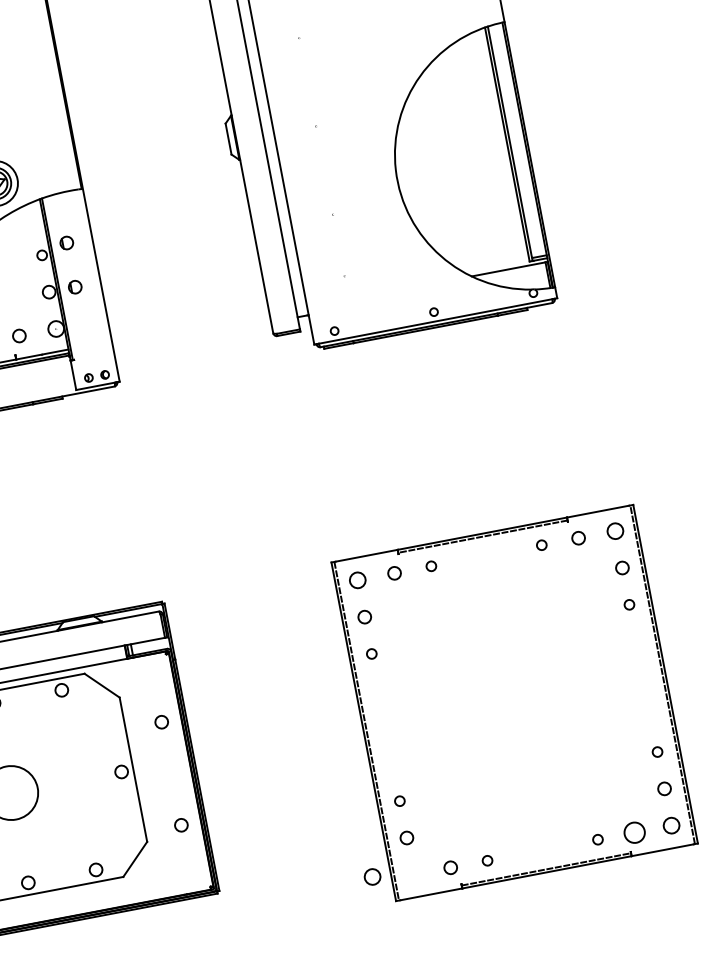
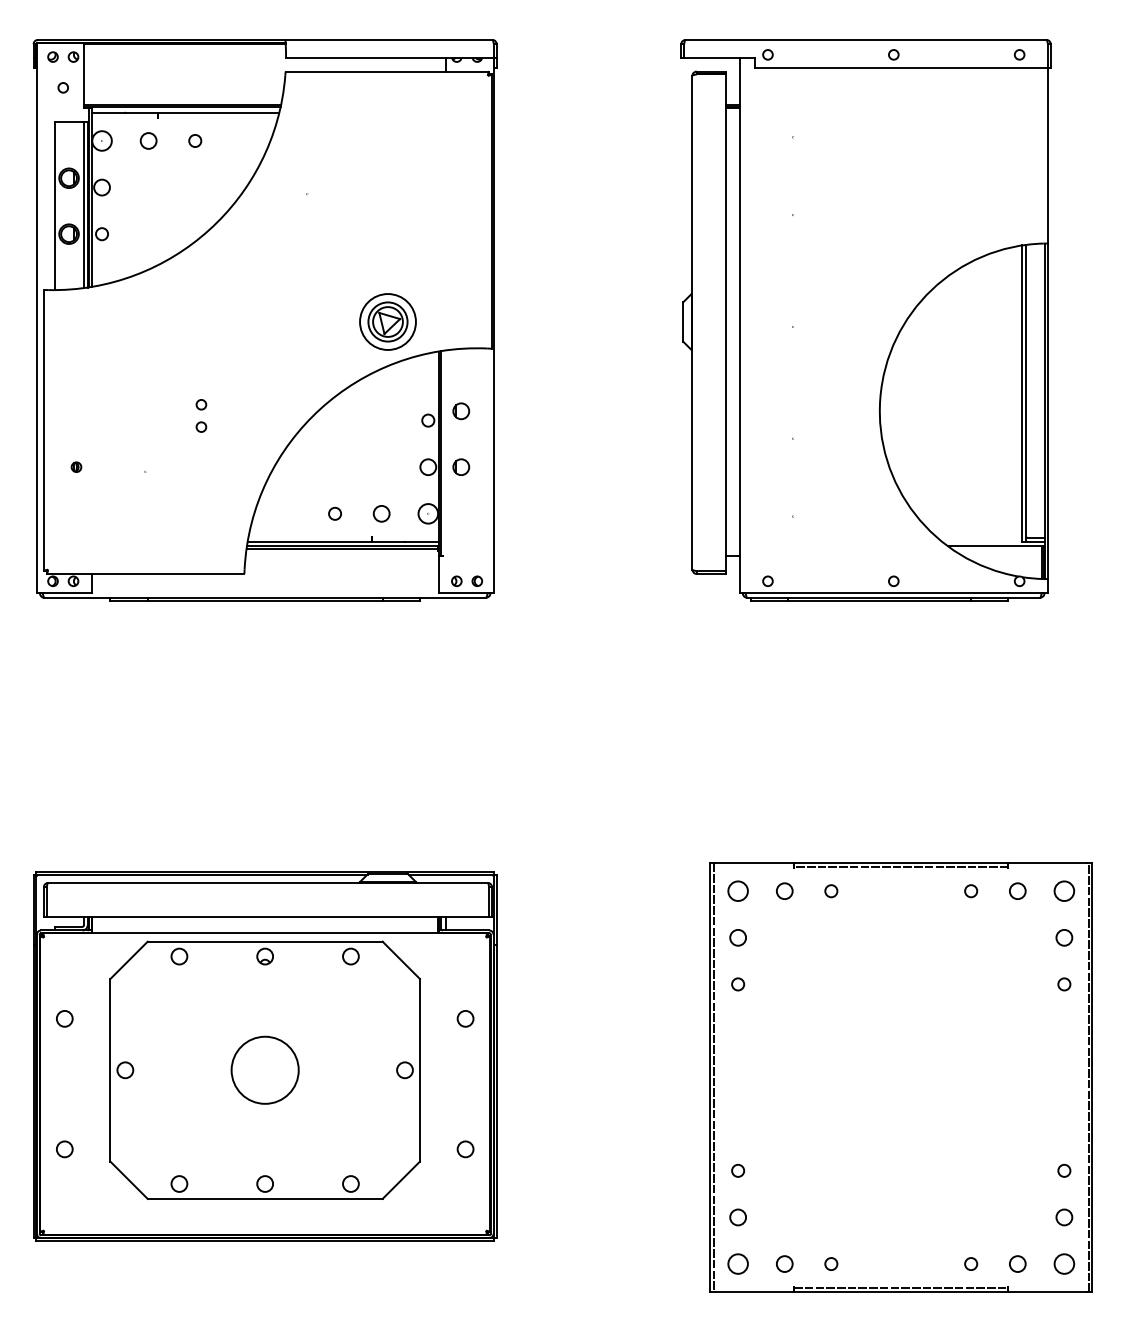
circle: (634, 832) -> (1017, 1263), size x0.62
circle: (372, 876) -> (737, 1263), moved

